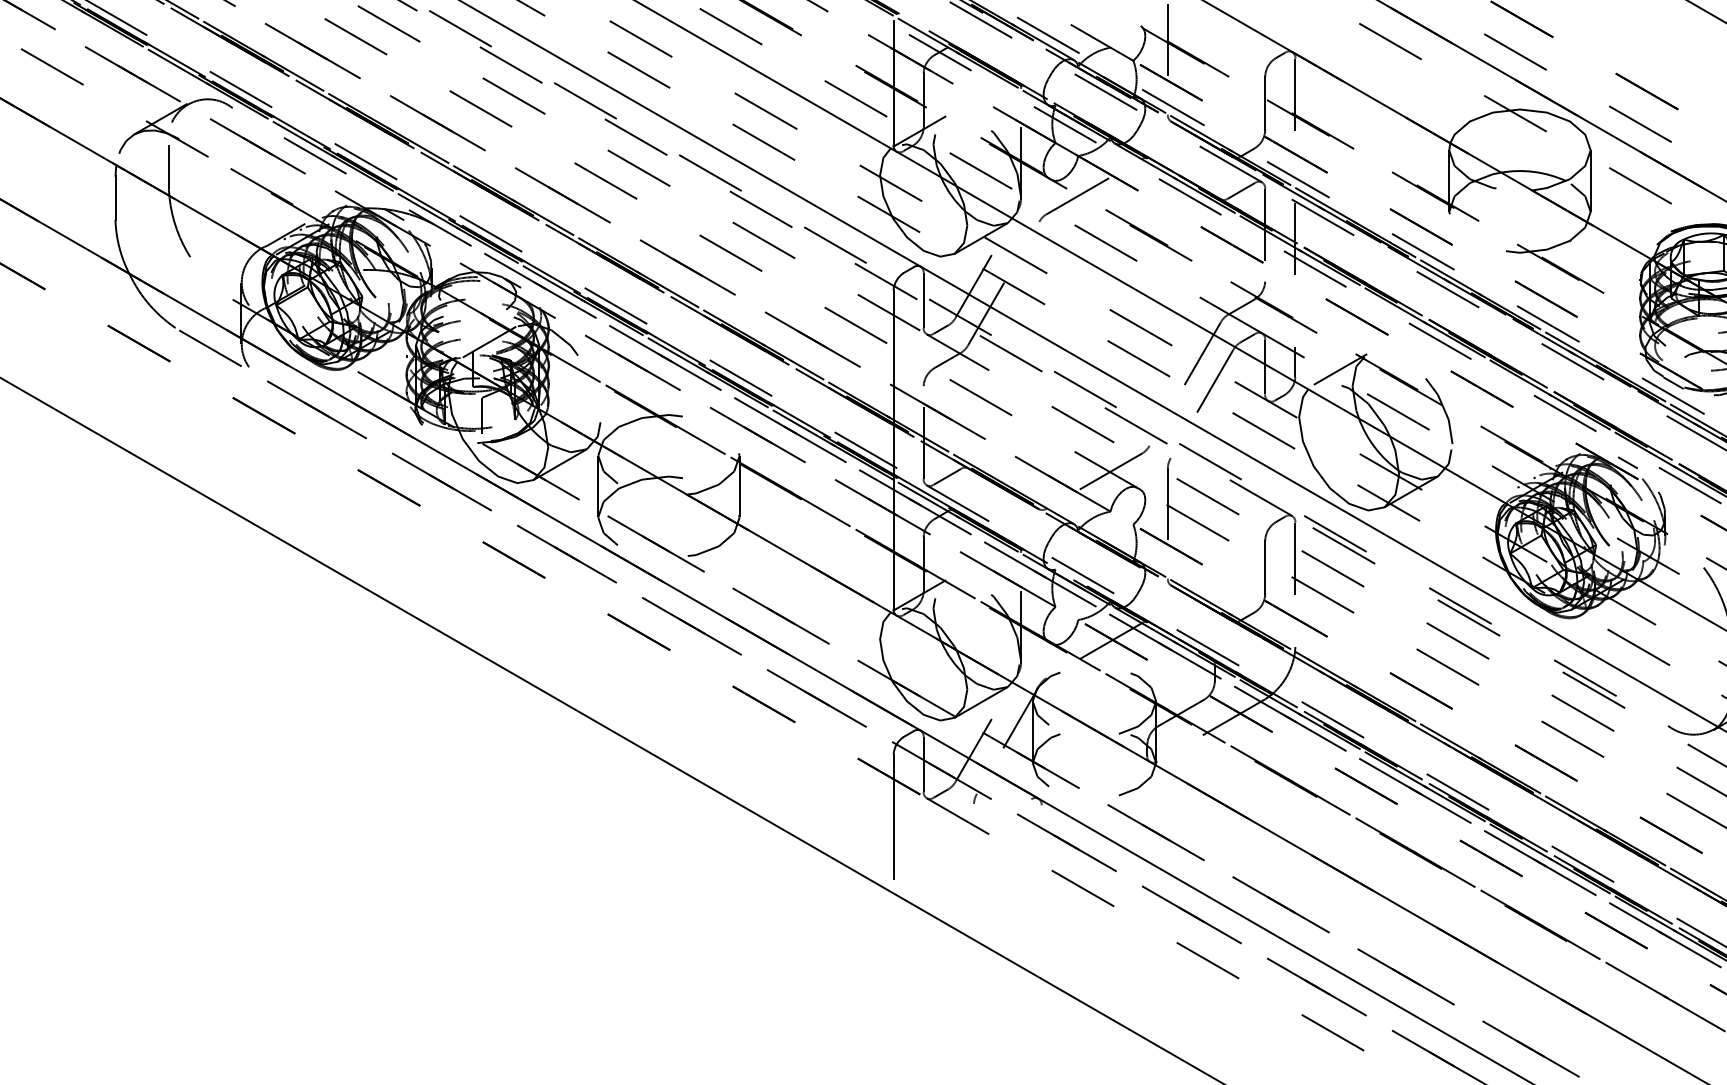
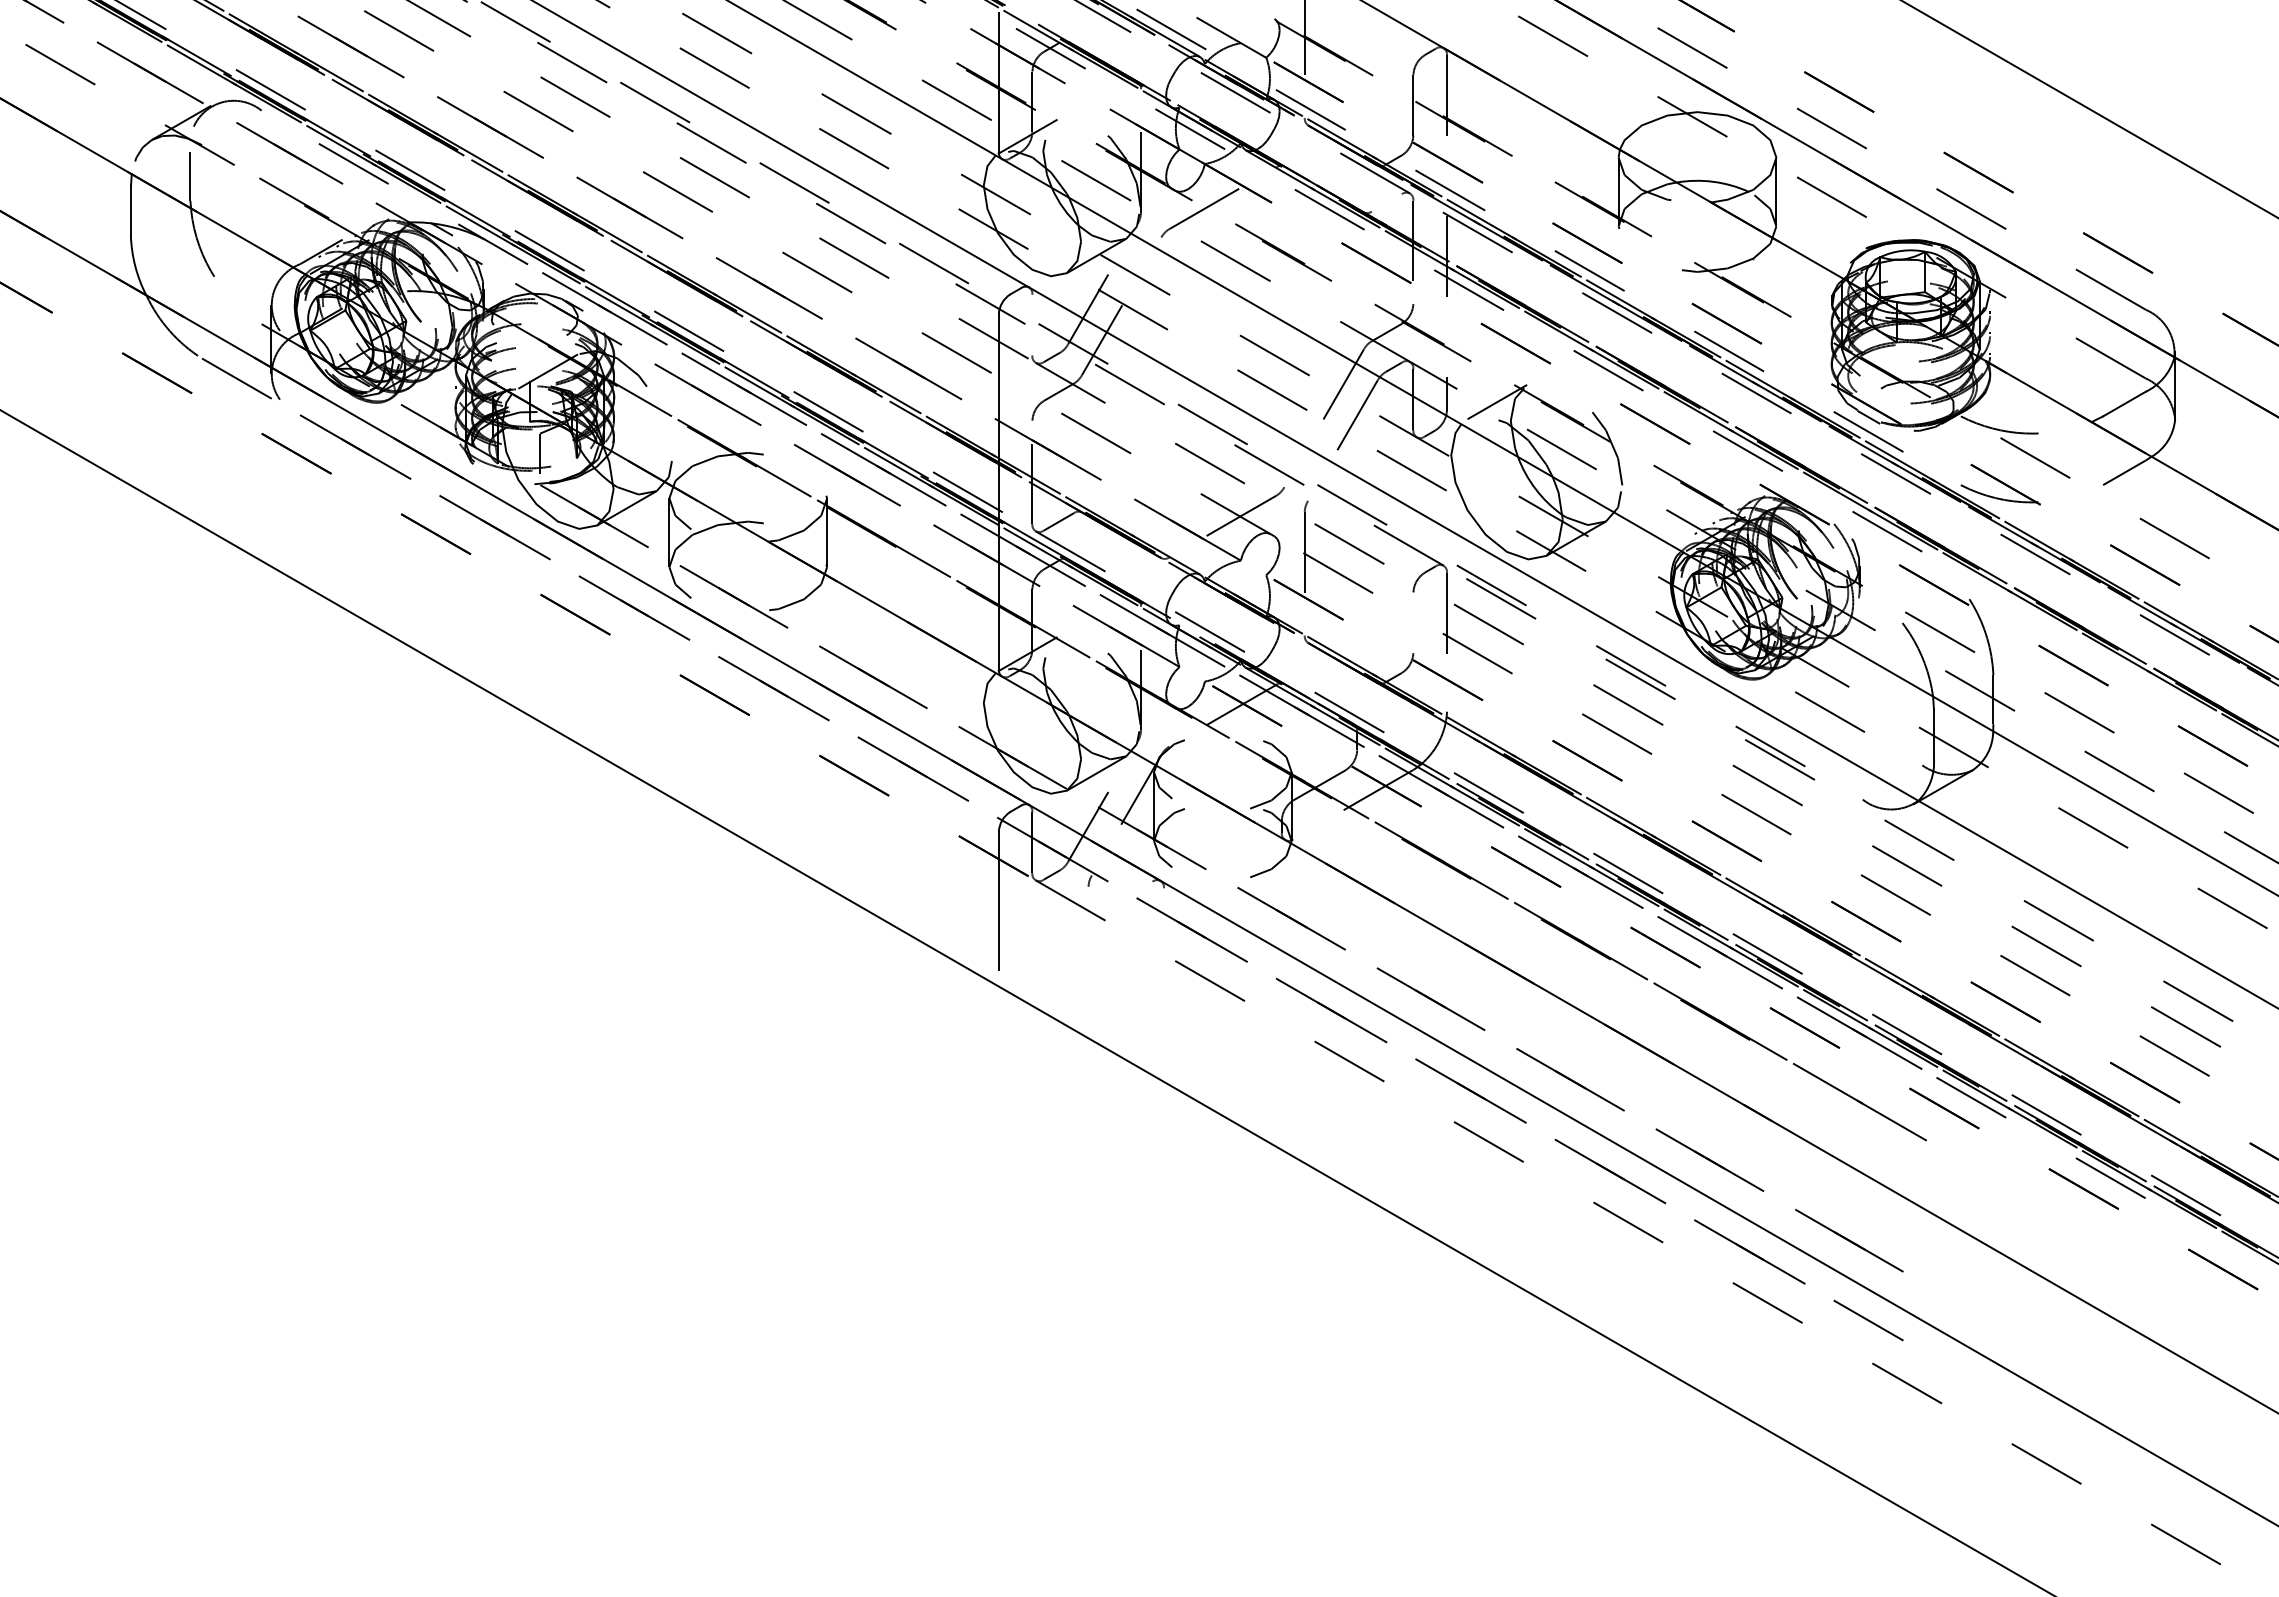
line: (1241, 190) -> (1386, 202), removed
line: (923, 299) -> (1032, 324), removed
line: (1628, 462) -> (1818, 505), removed
line: (1265, 567) -> (1413, 622), removed

